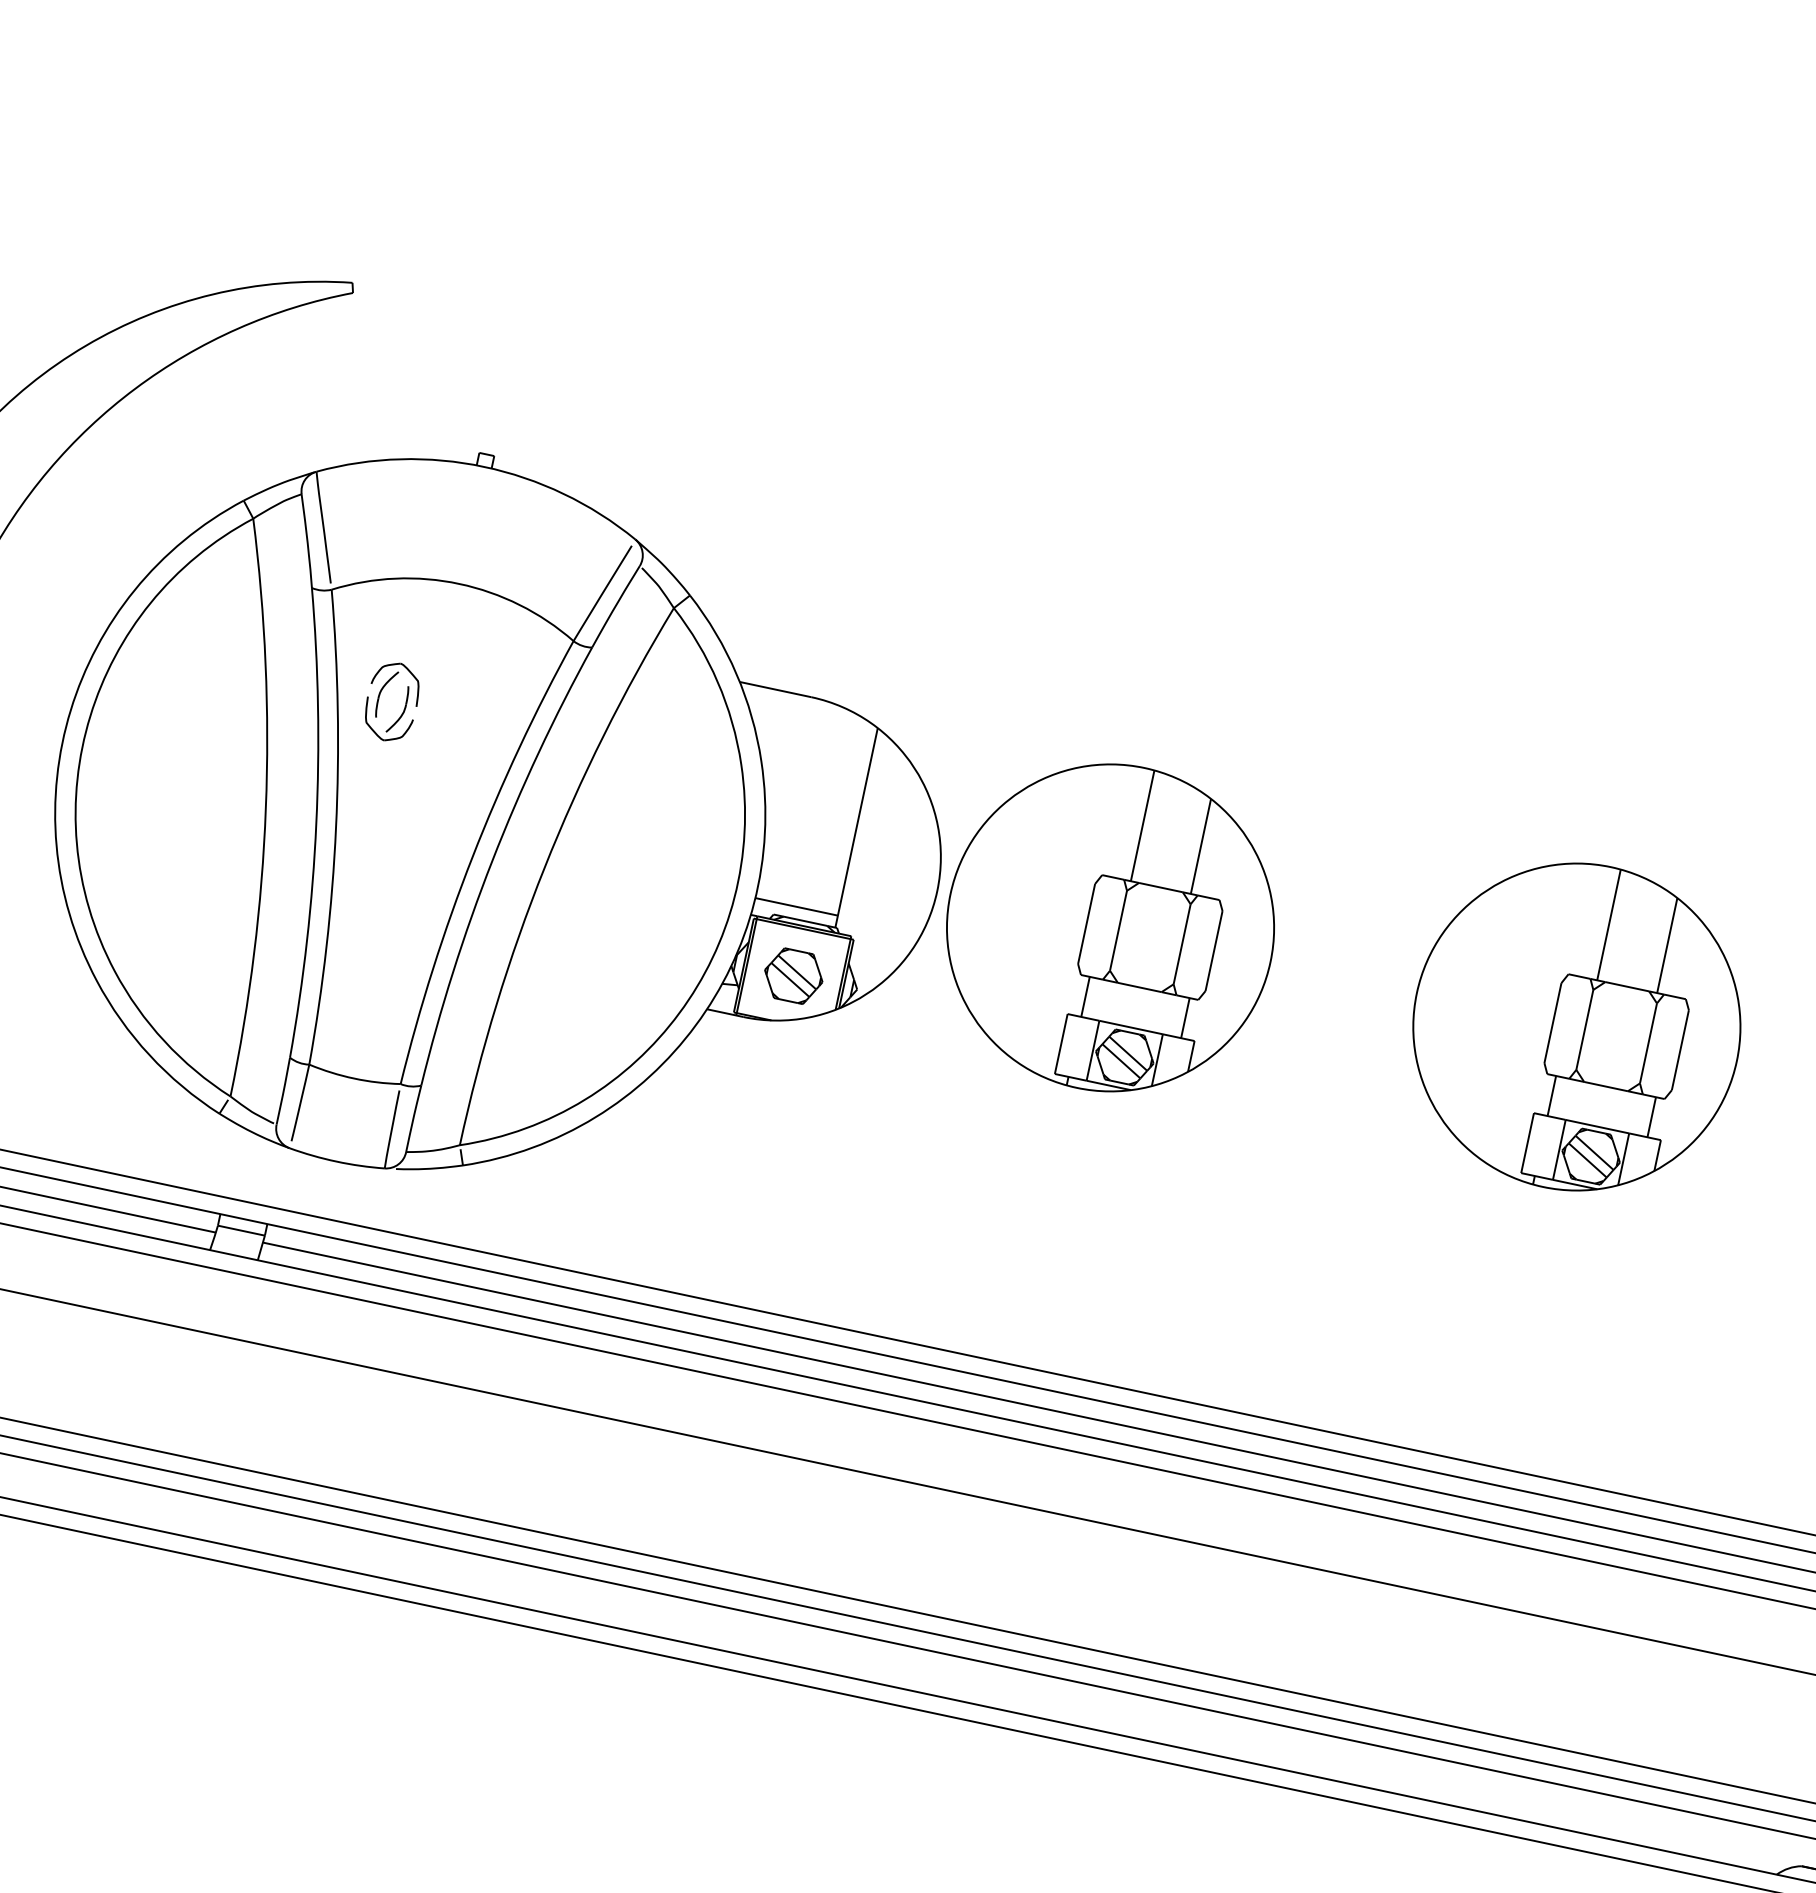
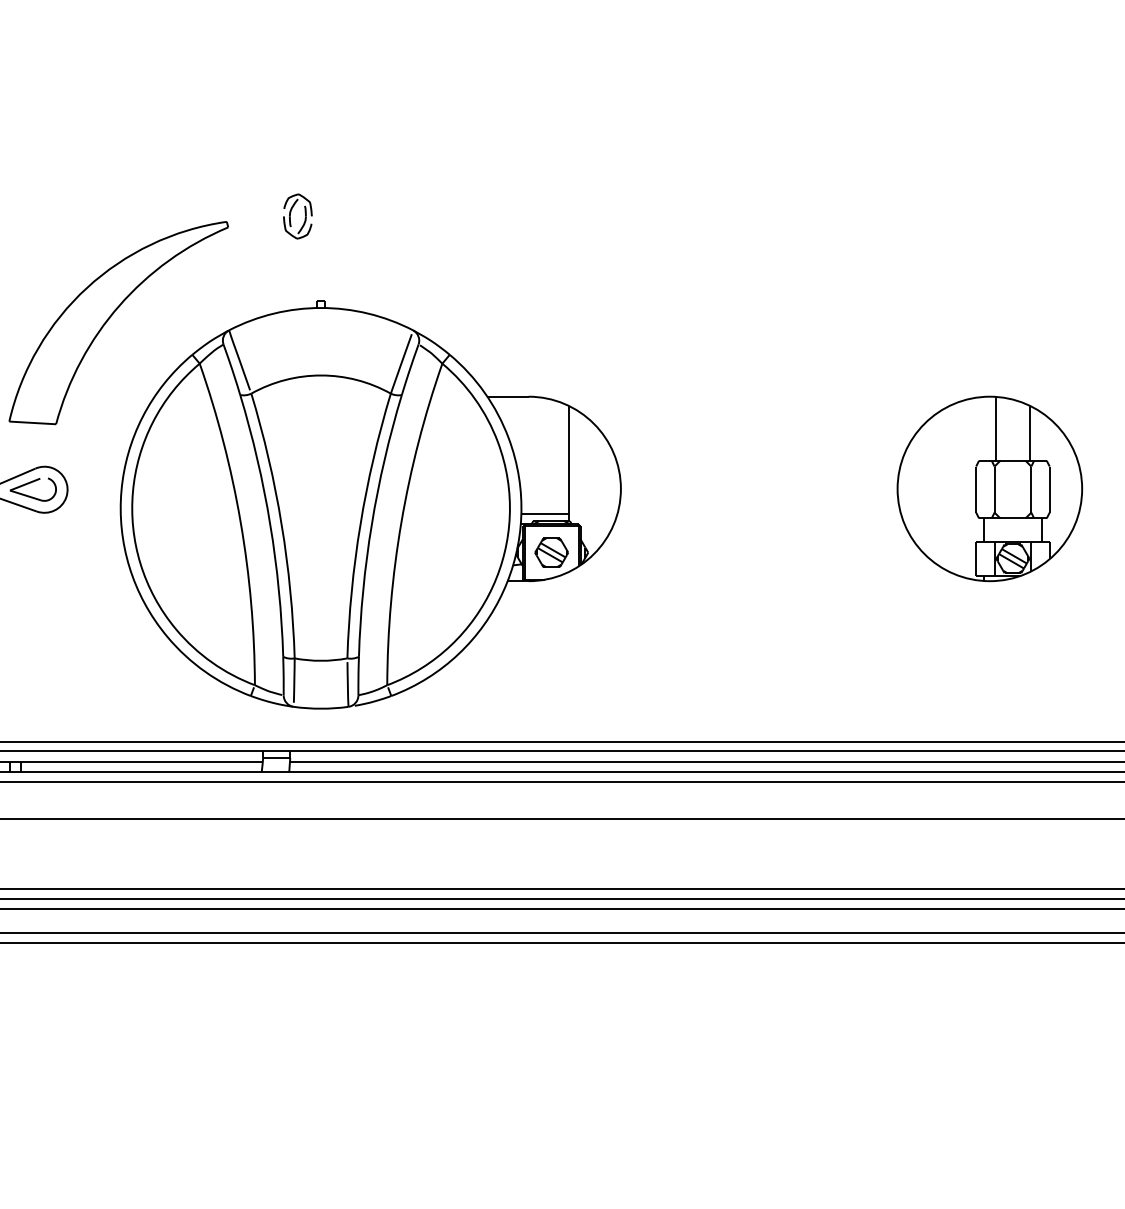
part: (379, 699) -> (290, 216), moved
part: (1110, 926) -> (720, 488), removed

